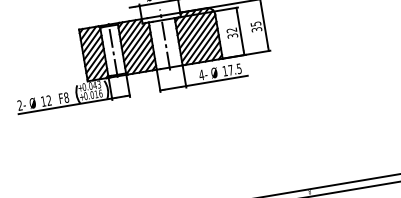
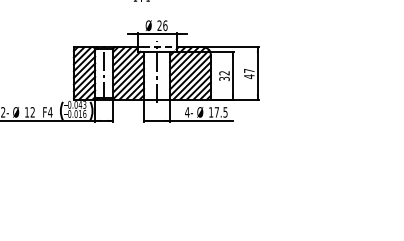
line: (163, 15) -> (159, 47), solid -> dashed
text: (256, 26) -> (249, 73), 35 -> 47
text: (66, 97) -> (50, 112), F8 -> F4

